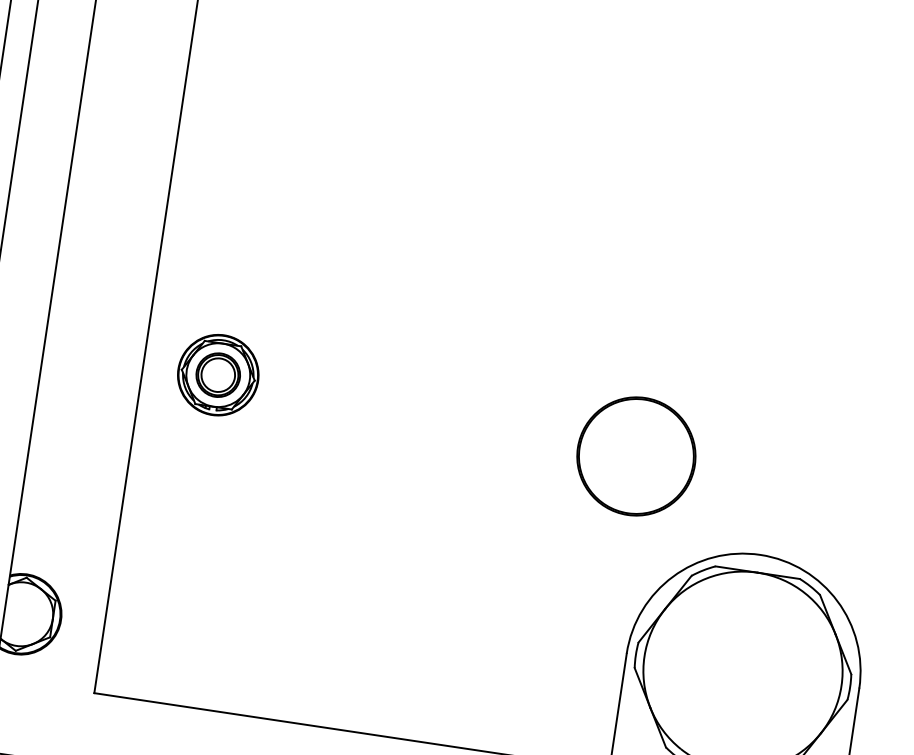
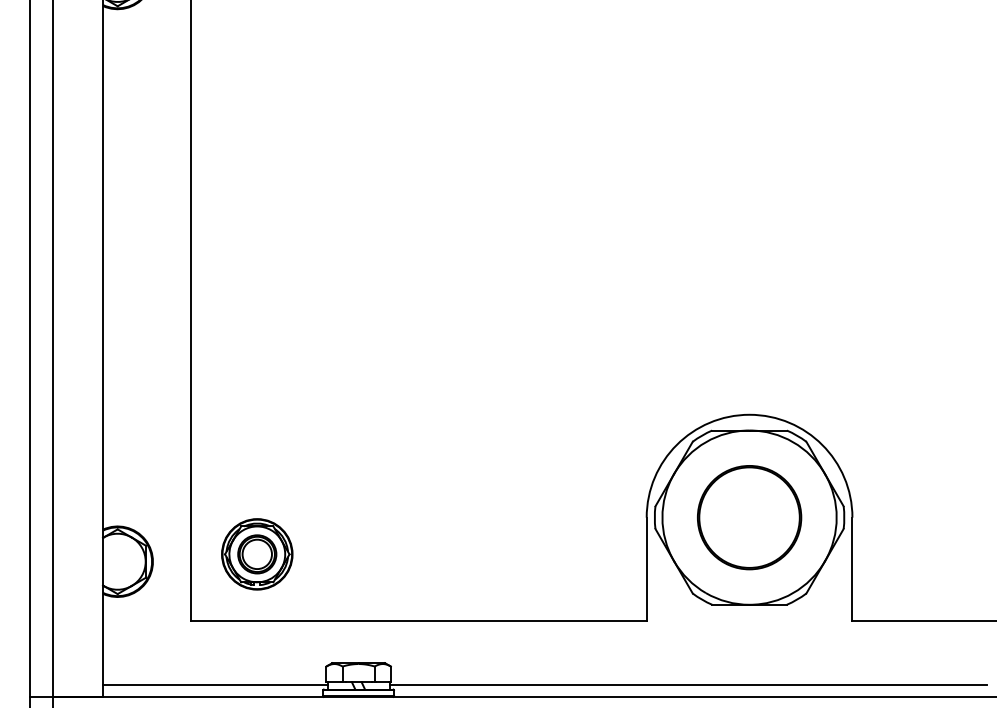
part: (218, 375) -> (257, 554), moved
part: (636, 456) -> (749, 517), moved

